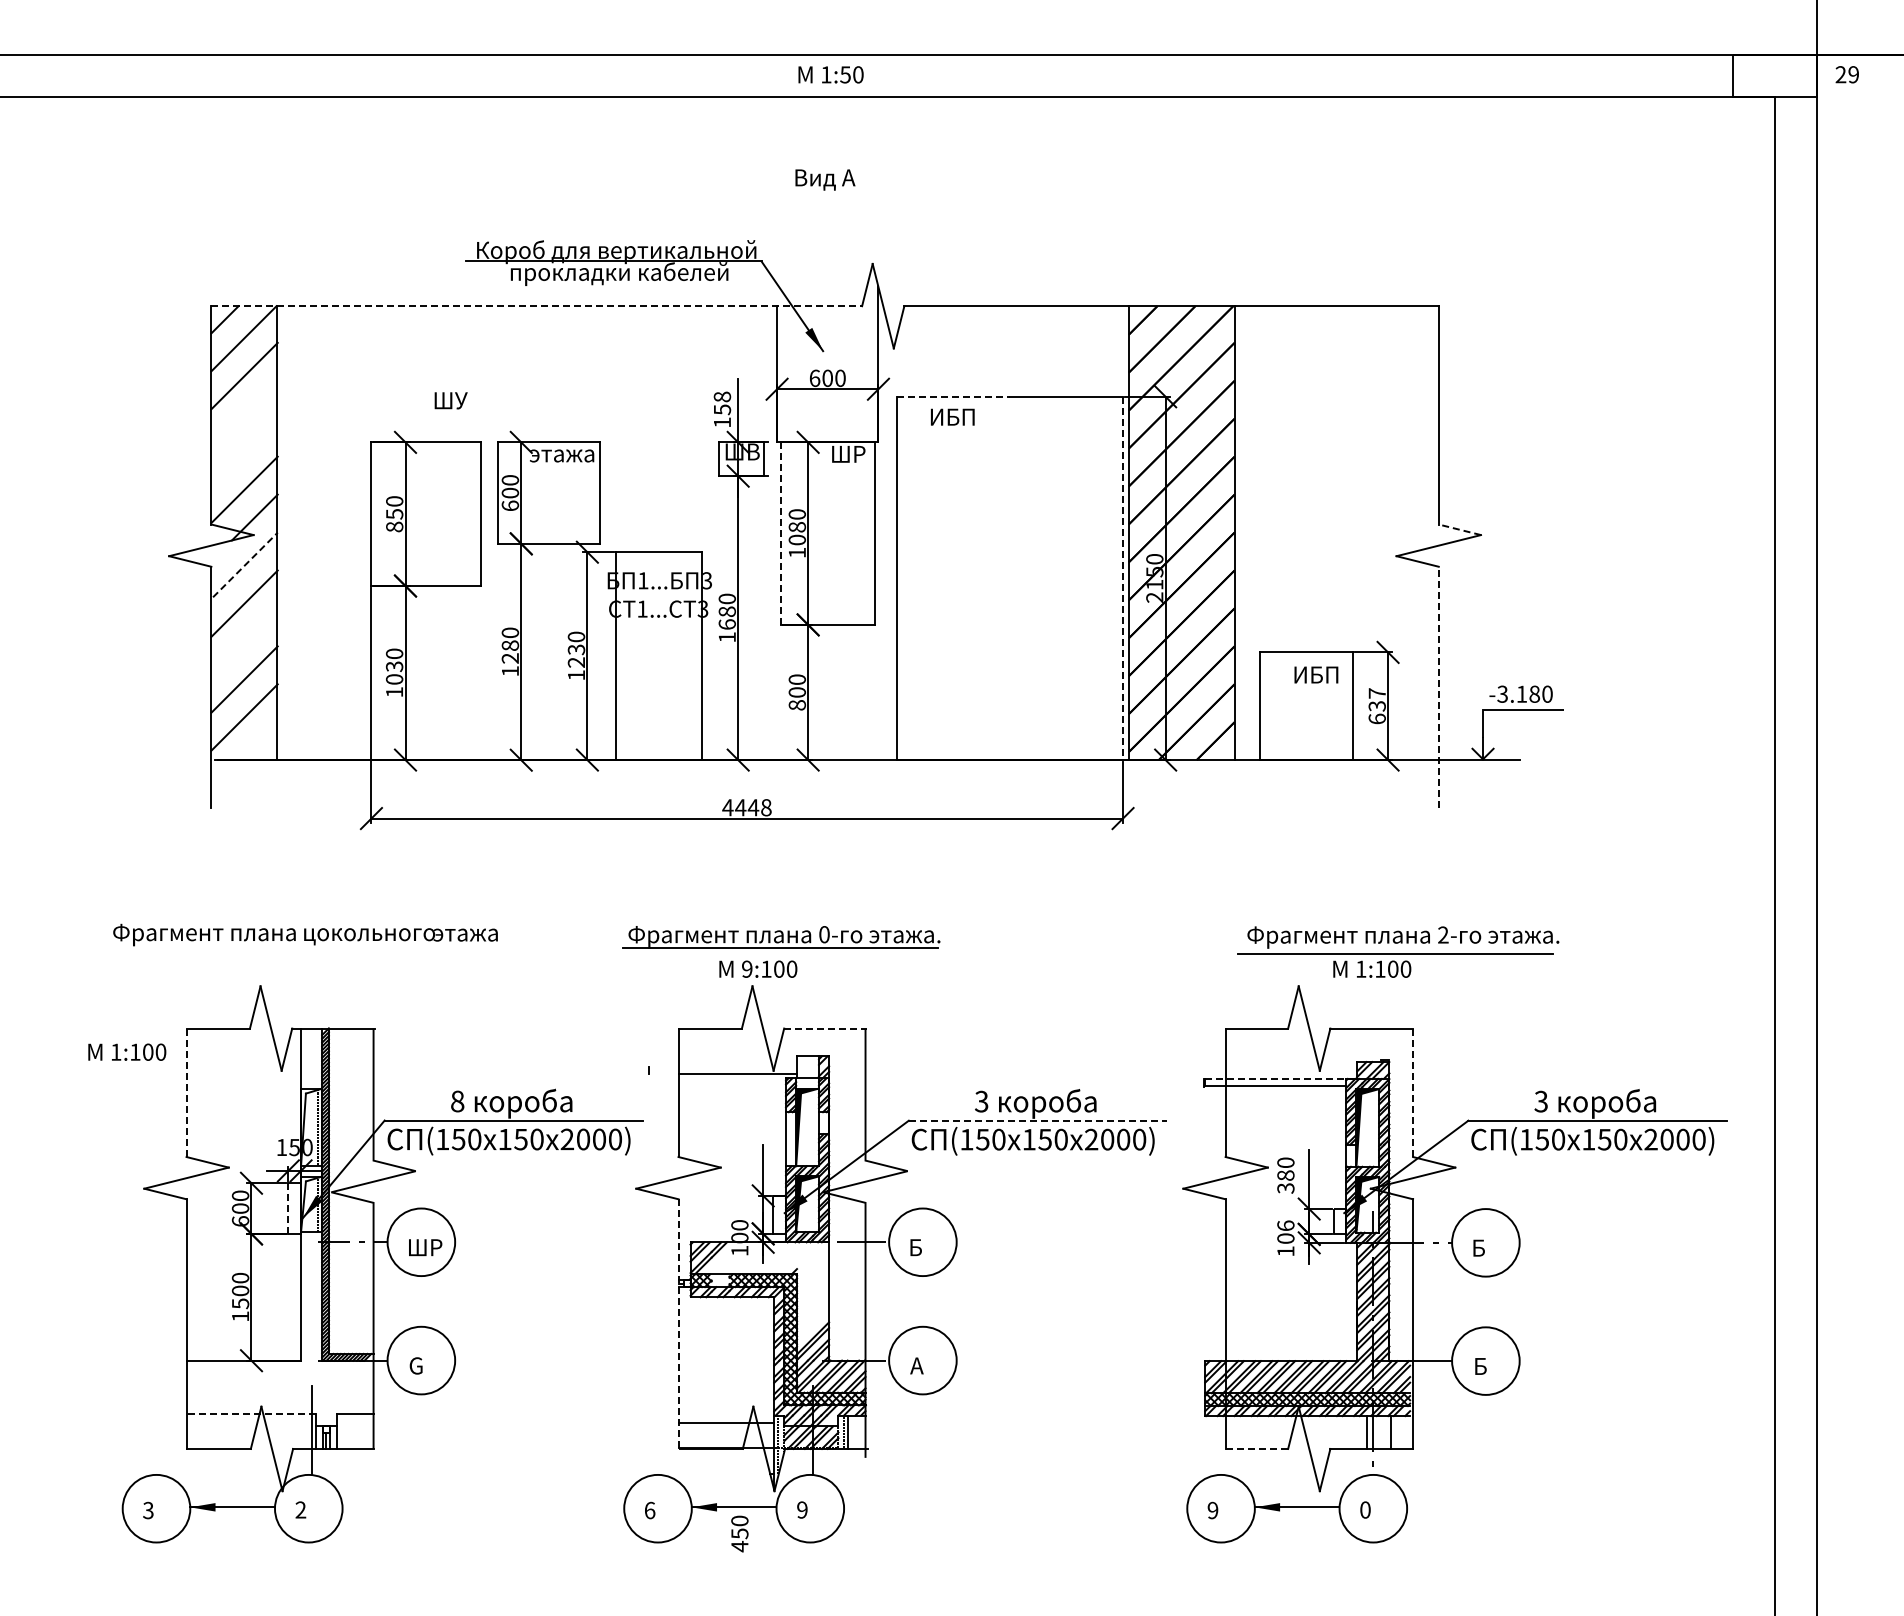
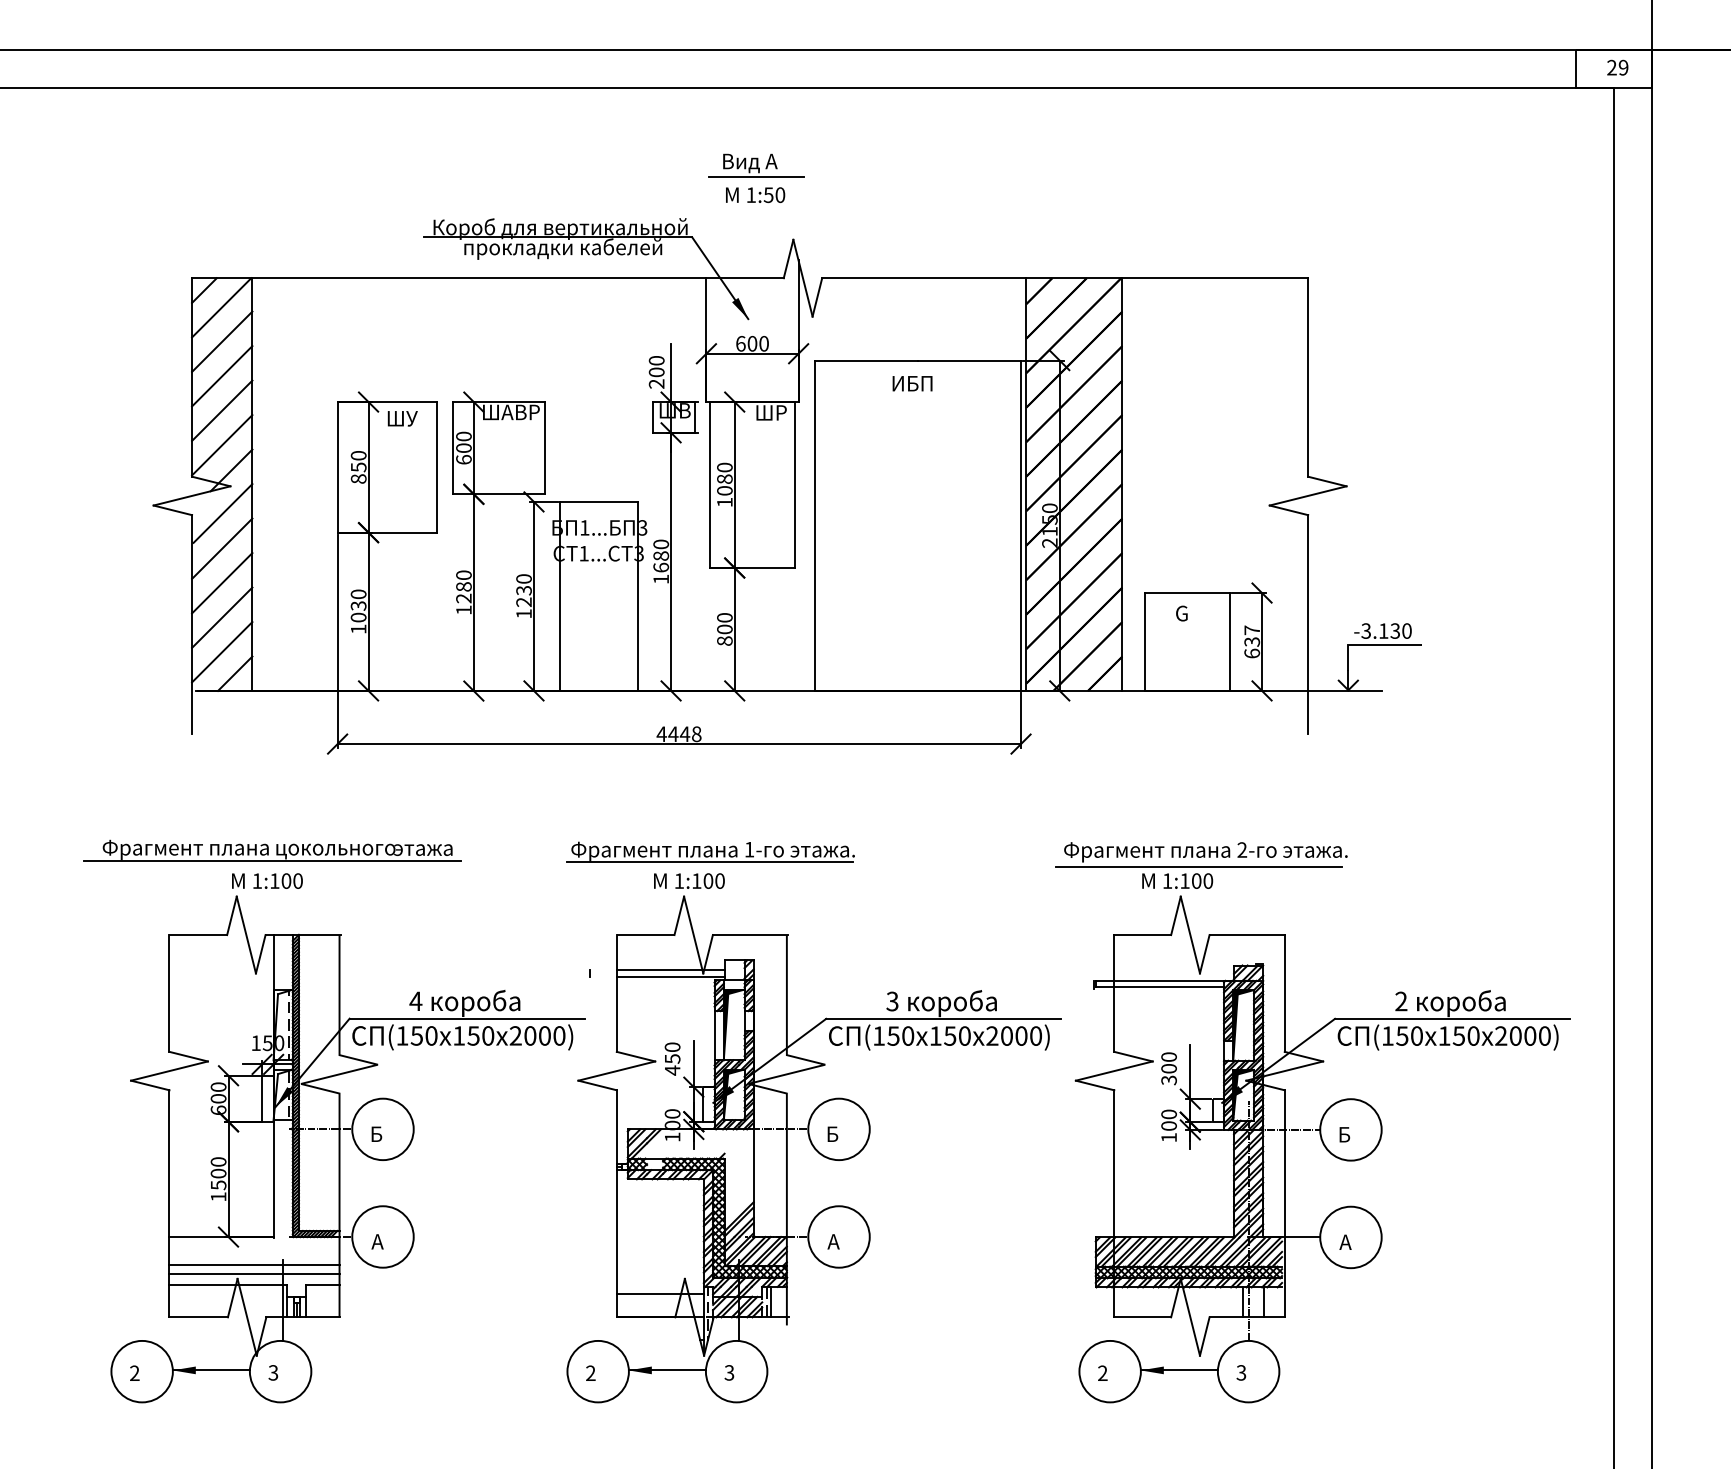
text: (830, 74) -> (755, 194), moved
text: (1846, 74) -> (1617, 67), moved
line: (831, 194) -> (755, 176), added
line: (537, 306) -> (488, 278), dashed -> solid
line: (953, 396) -> (866, 360), dashed -> solid
text: (450, 400) -> (402, 418), moved
text: (721, 409) -> (655, 372), 158 -> 200
line: (244, 413) -> (222, 375), added
text: (952, 416) -> (912, 383), moved
line: (244, 451) -> (222, 410), added
text: (562, 453) -> (511, 412), этажа -> ШАВР
line: (1459, 529) -> (1326, 481), dashed -> solid
line: (780, 534) -> (709, 485), dashed -> solid
line: (245, 564) -> (223, 513), dashed -> solid
line: (1123, 578) -> (1021, 525), dashed -> solid
line: (244, 641) -> (222, 583), added
text: (1315, 674) -> (1196, 613), ИБП -> G
line: (1438, 686) -> (1307, 624), dashed -> solid
text: (1534, 693) -> (1395, 630), -3.180 -> -3.130
line: (258, 741) -> (234, 674), added
text: (824, 934) -> (749, 849), 0- -> 1-
line: (299, 947) -> (272, 861), added
part: (1398, 951) -> (1201, 864), moved
text: (747, 968) -> (679, 880), 9:100 -> 1:100
line: (826, 1028) -> (751, 935), dashed -> solid
text: (127, 1051) -> (267, 880), moved
line: (737, 1067) -> (670, 970), added
line: (1281, 1078) -> (1165, 980), dashed -> solid
line: (186, 1093) -> (169, 994), dashed -> solid
line: (1413, 1093) -> (1285, 994), dashed -> solid
text: (457, 1101) -> (415, 1001), 8 -> 4
text: (1540, 1101) -> (1400, 1001), 3 -> 2
line: (1038, 1120) -> (944, 1018), dashed -> solid
text: (1285, 1175) -> (1168, 1068), 380 -> 300
line: (288, 1208) -> (262, 1098), dashed -> solid
text: (1285, 1225) -> (1168, 1114), 106 -> 100
text: (426, 1247) -> (387, 1134), ШР -> Б
line: (678, 1324) -> (616, 1204), dashed -> solid
text: (415, 1365) -> (377, 1241), G -> А
text: (1479, 1366) -> (1345, 1242), Б -> А
line: (279, 1391) -> (253, 1265), added
line: (279, 1401) -> (253, 1274), added
line: (251, 1413) -> (228, 1285), dashed -> solid
line: (1257, 1448) -> (1143, 1316), dashed -> solid
text: (802, 1509) -> (729, 1372), 9 -> 3
text: (1365, 1509) -> (1241, 1372), 0 -> 3
text: (148, 1510) -> (134, 1373), 3 -> 2
text: (300, 1510) -> (273, 1373), 2 -> 3
text: (649, 1510) -> (590, 1373), 6 -> 2
text: (1212, 1510) -> (1102, 1373), 9 -> 2
text: (739, 1533) -> (672, 1058), moved

